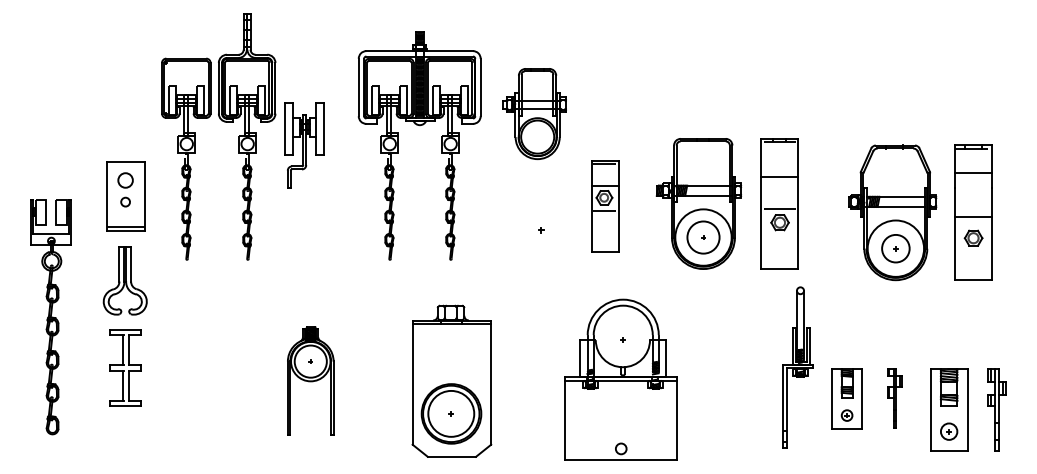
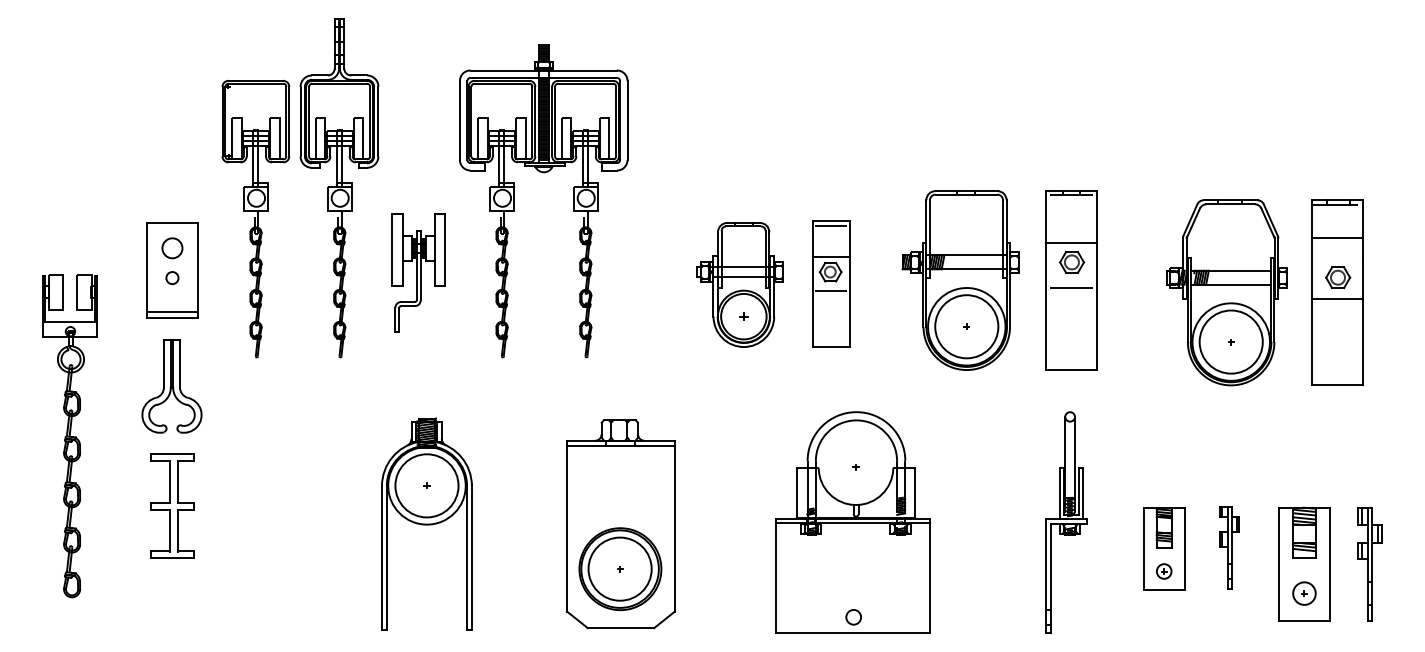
part: (534, 113) -> (739, 284), moved
part: (419, 126) -> (543, 173), moved
part: (304, 144) -> (418, 272), moved
part: (780, 222) -> (1072, 262), moved
circle: (703, 237) -> (966, 326), size x1.43
part: (973, 238) -> (1338, 277), moved
circle: (895, 248) -> (1230, 341), size x1.67
part: (797, 367) -> (1066, 522), moved
part: (310, 380) -> (426, 523), size x1.43

